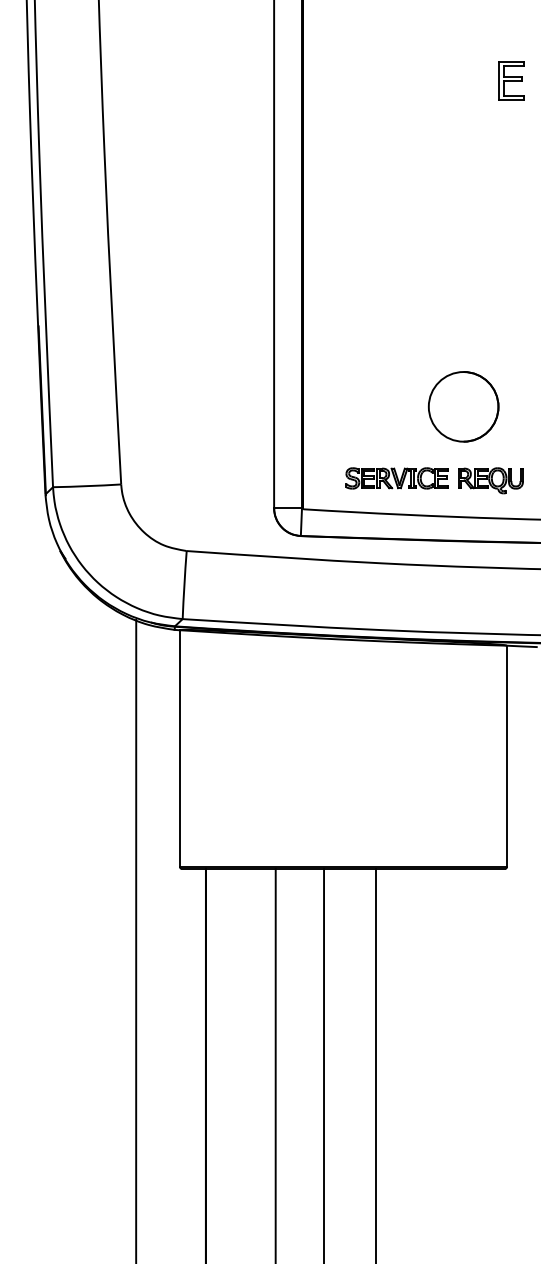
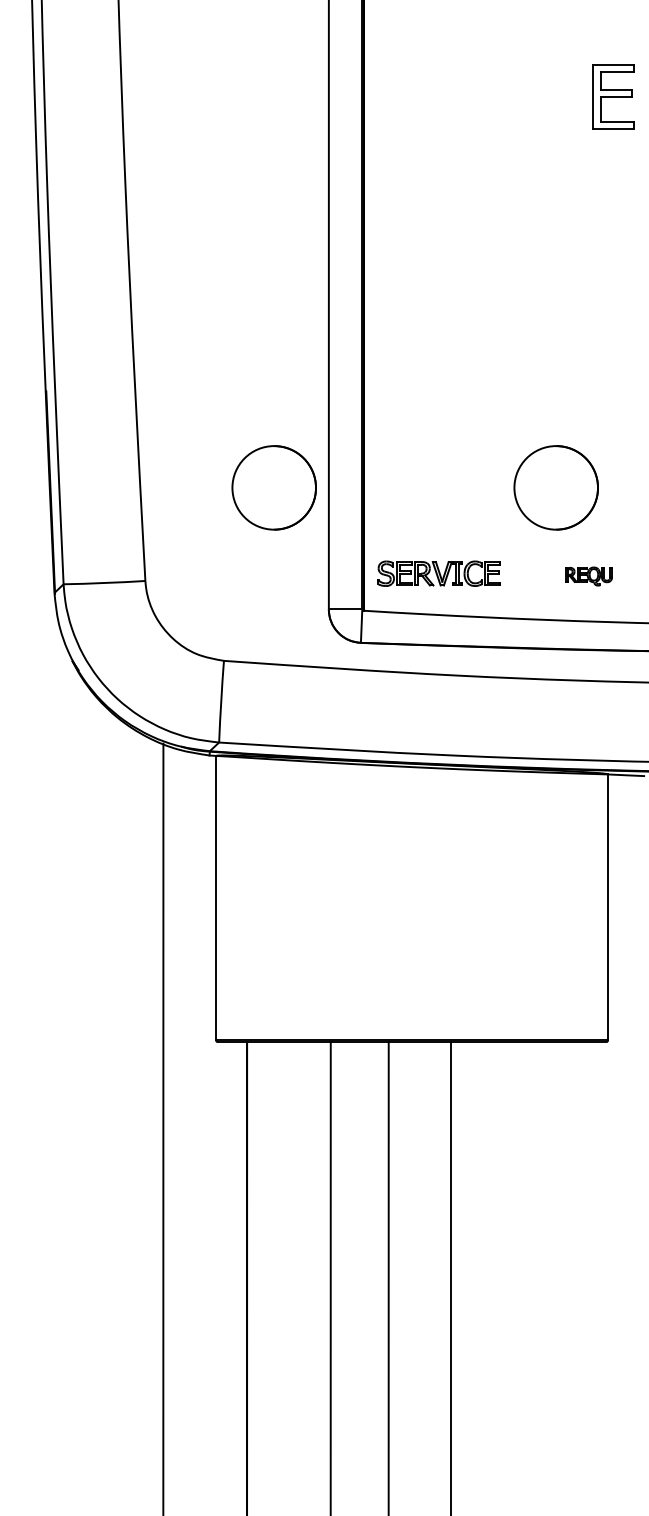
part: (511, 80) -> (613, 96), size x1.4
circle: (227, 406) -> (273, 487), added
part: (396, 478) -> (438, 573), moved
part: (490, 480) -> (588, 576), size x0.6

